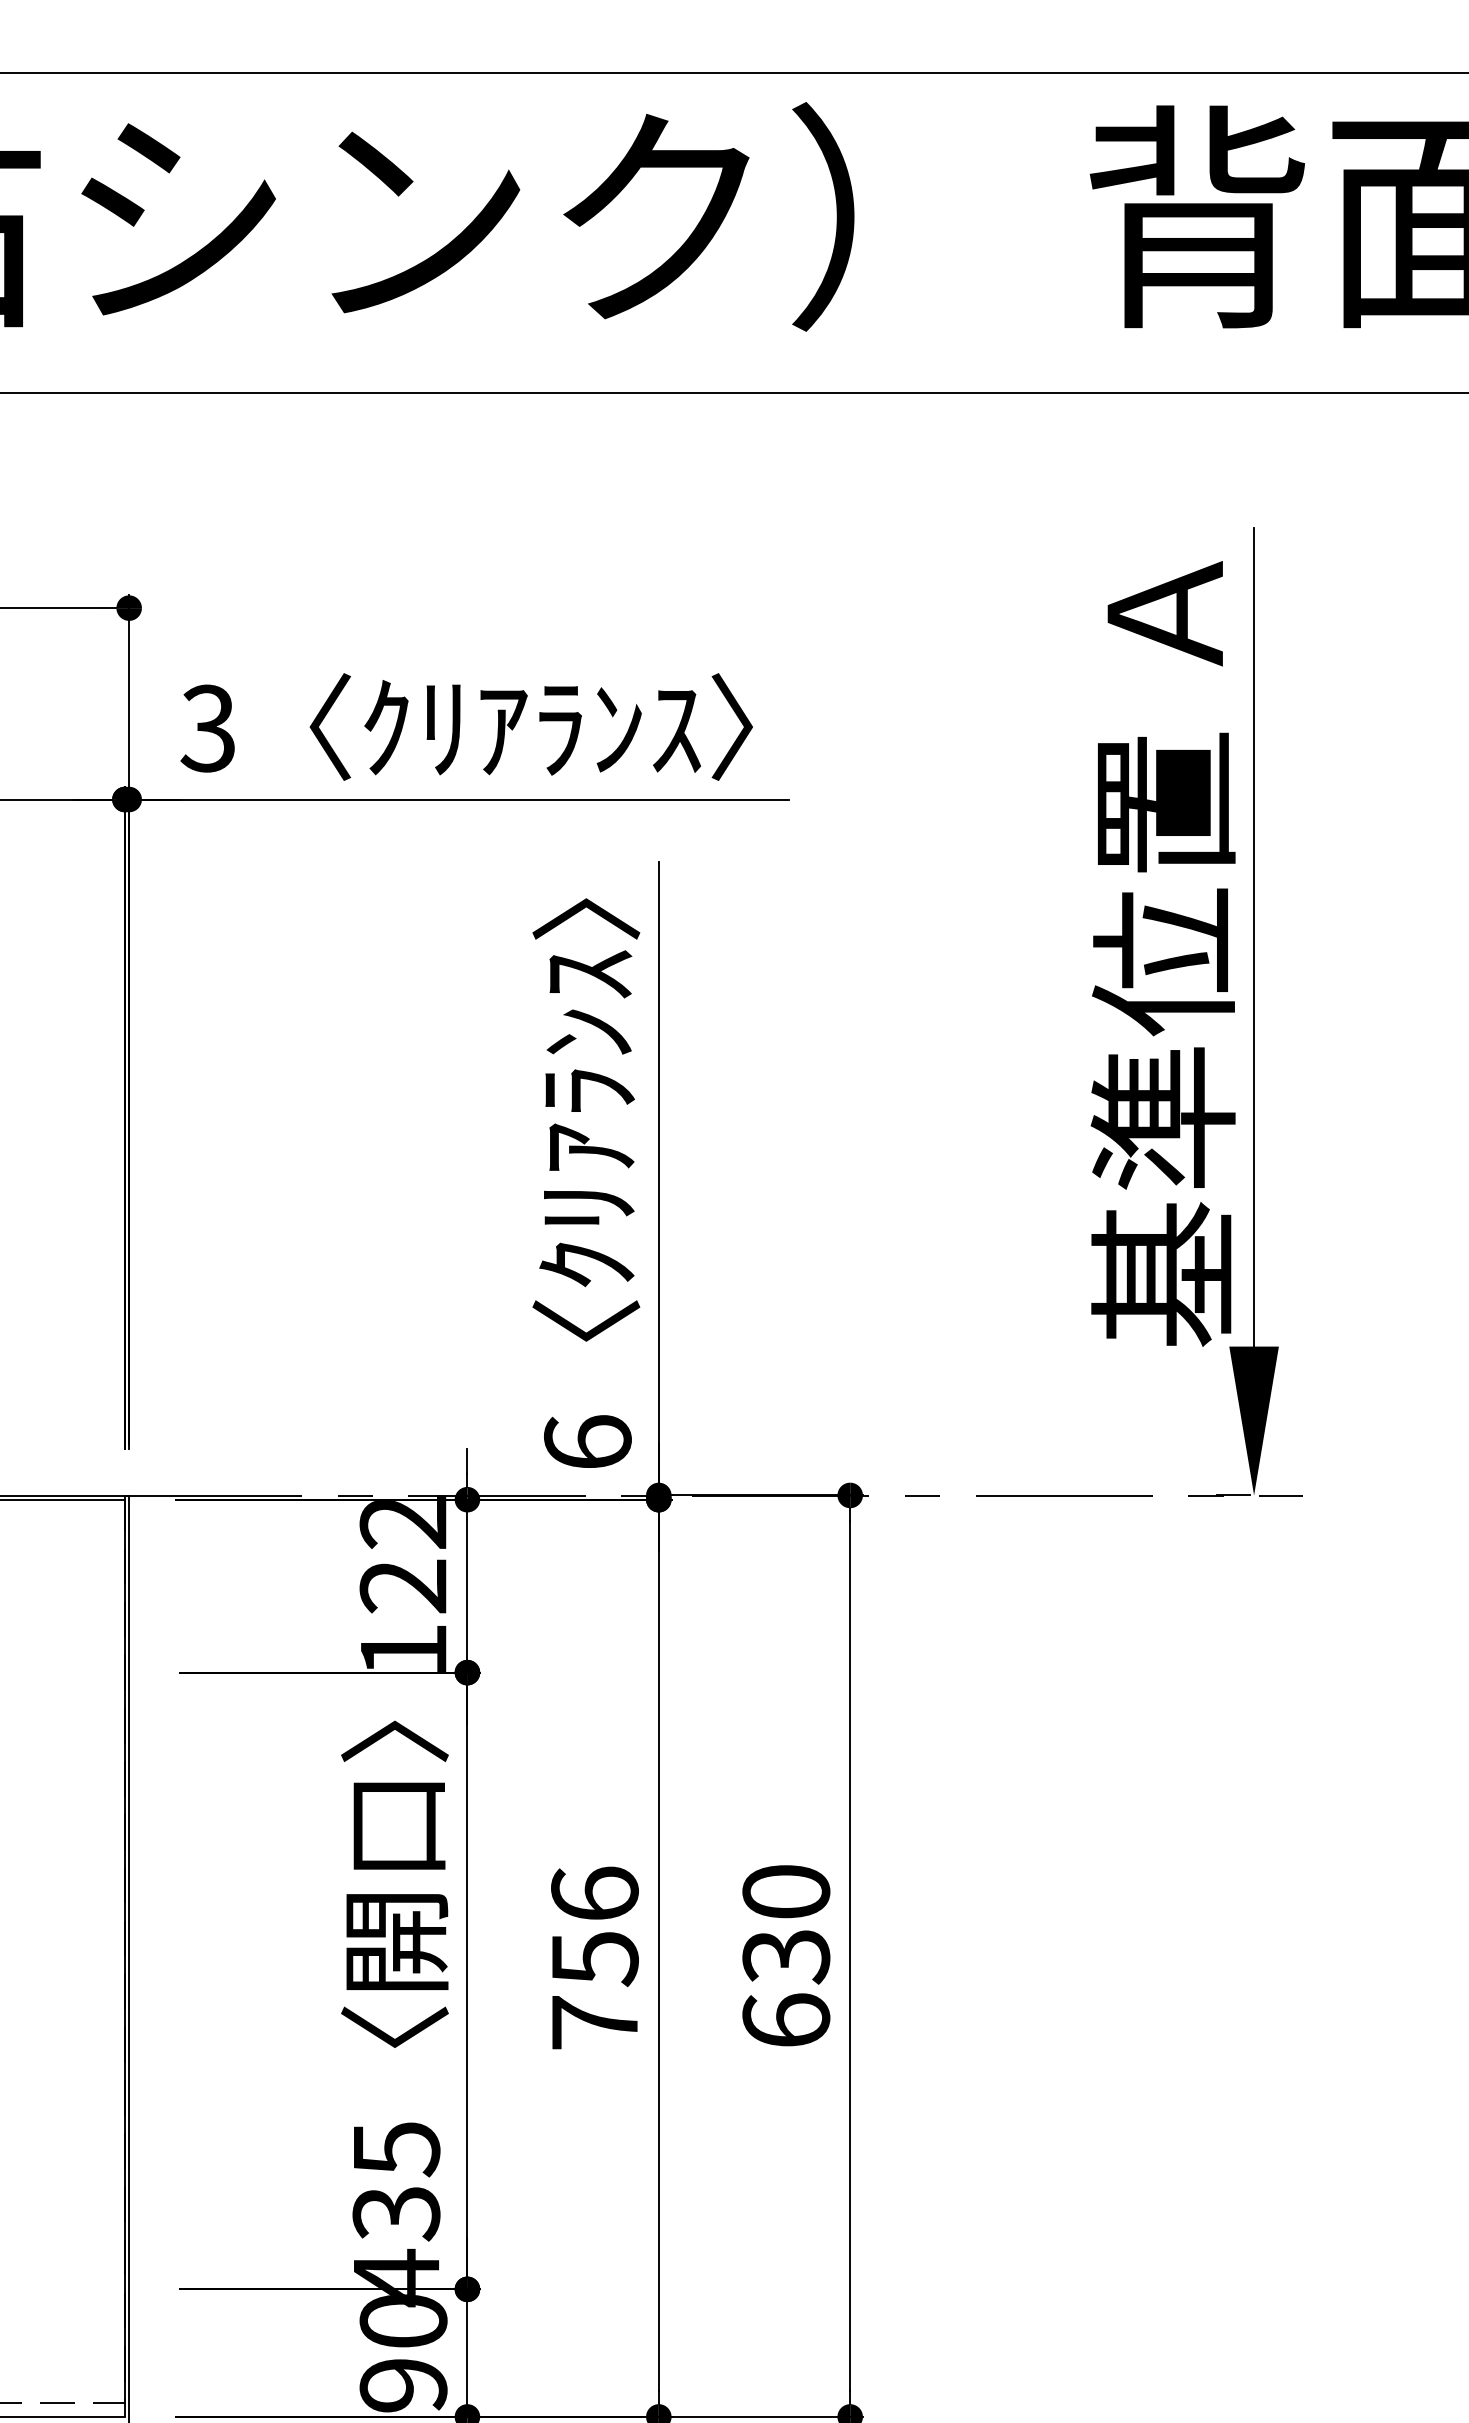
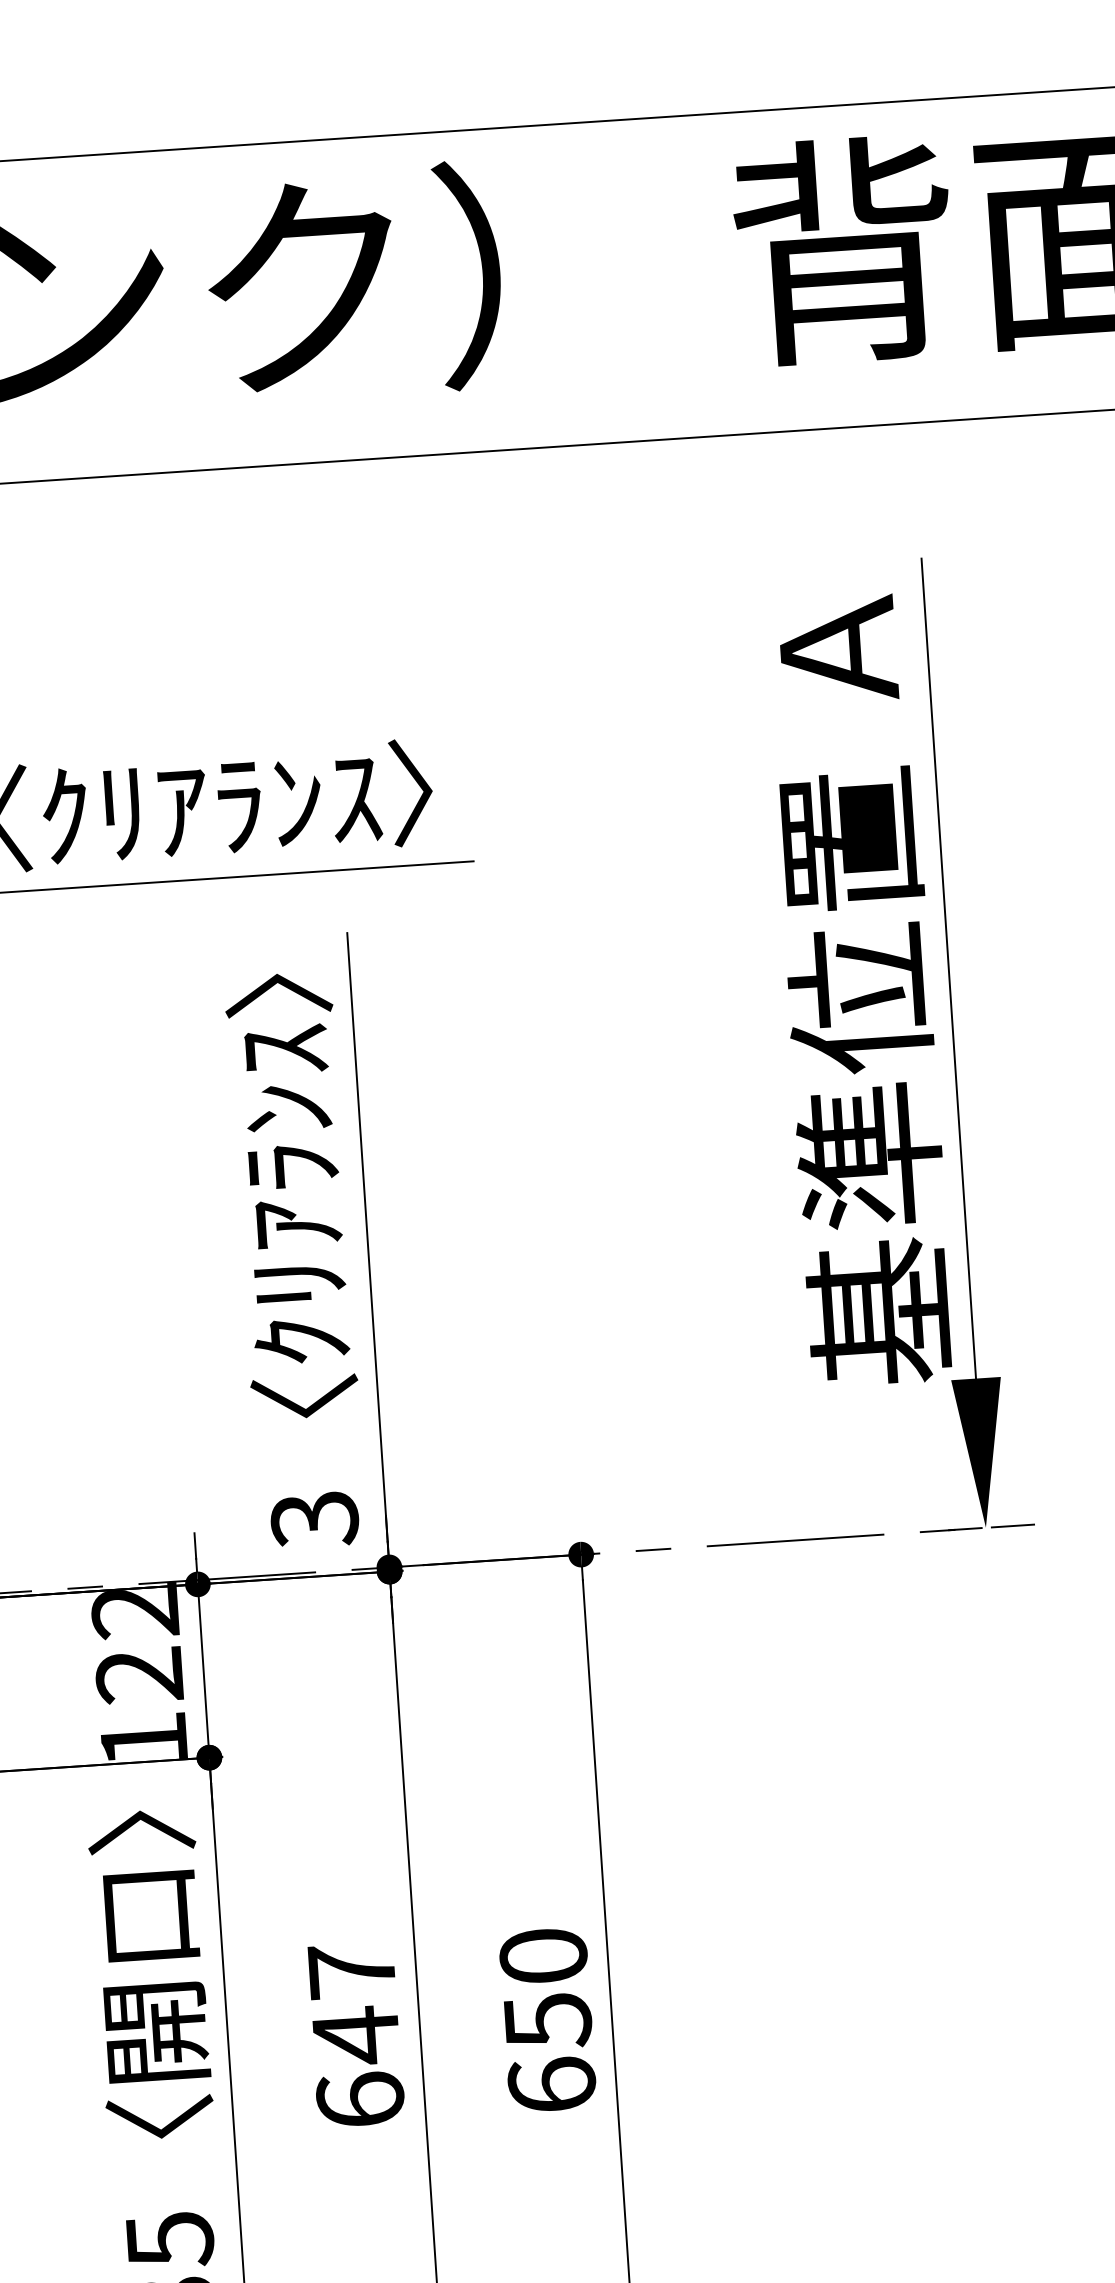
text: (587, 1442) -> (314, 1519), 6 -> 3
text: (594, 1957) -> (355, 2034), 756 -> 647
text: (786, 1957) -> (548, 2021), 630 -> 650

